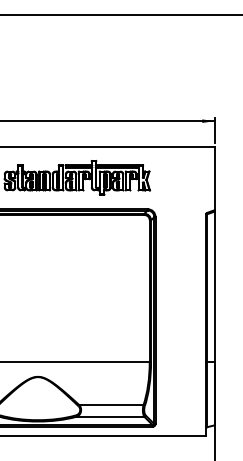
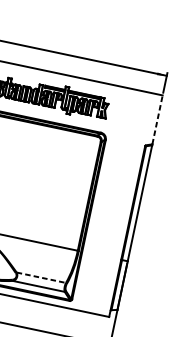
line: (214, 178) -> (157, 119), solid -> dashed
line: (111, 405) -> (41, 277), solid -> dashed

